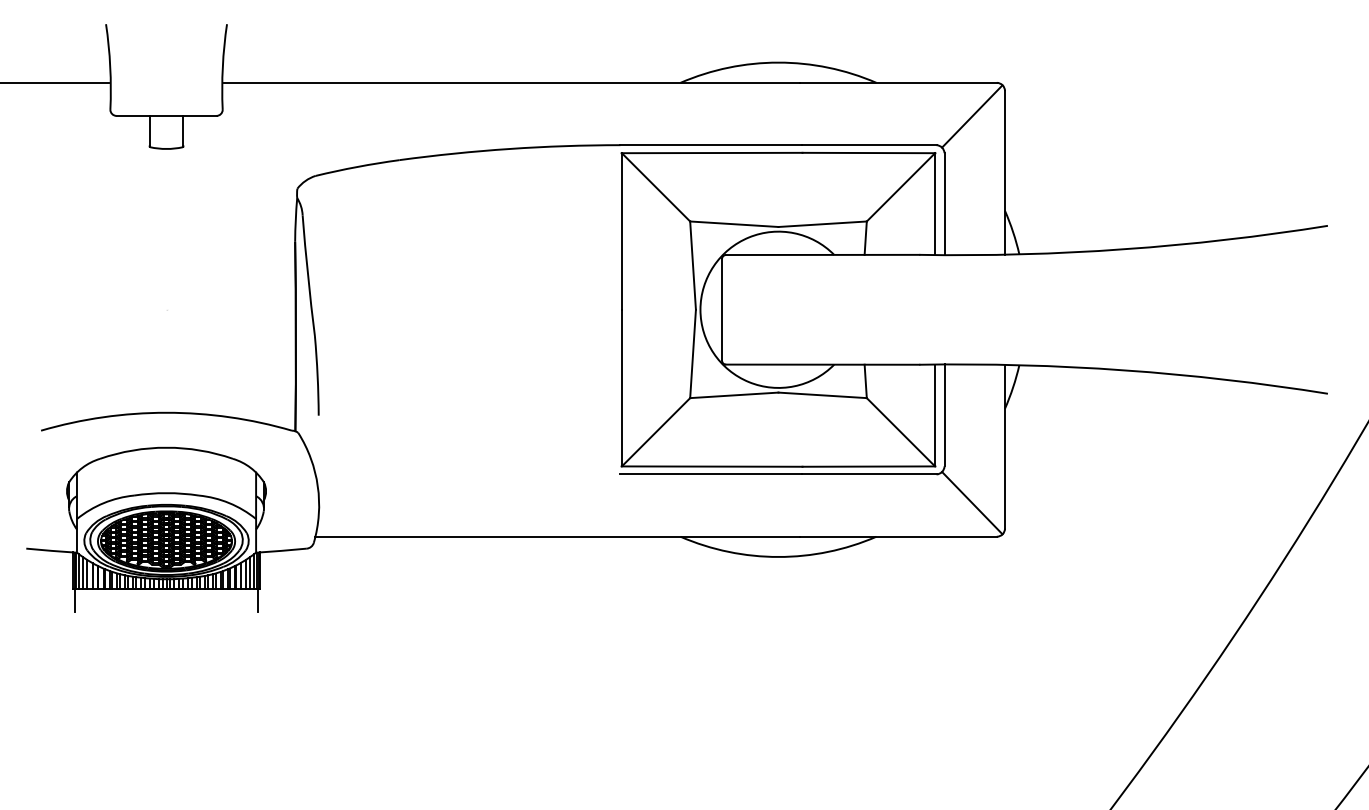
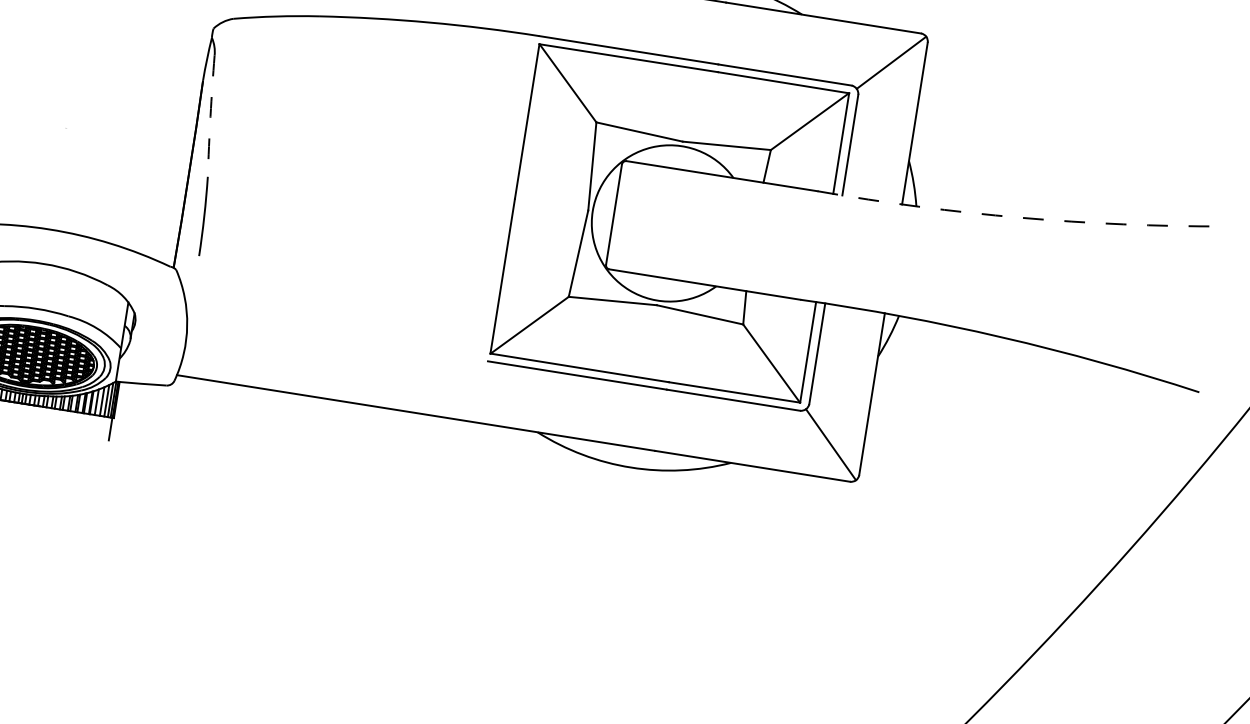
arc: (1124, 249) -> (1020, 218), solid -> dashed
arc: (308, 275) -> (210, 116), solid -> dashed

